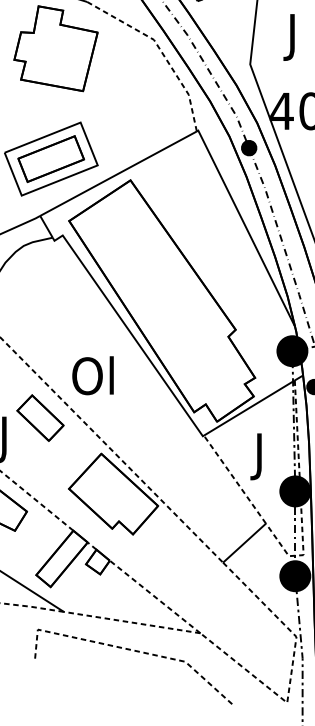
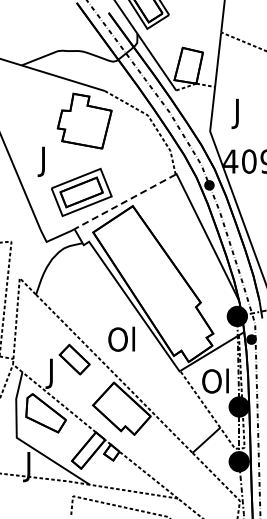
line: (117, 174) -> (124, 202), solid -> dashed
text: (92, 374) -> (121, 338), moved
text: (258, 455) -> (215, 383), J -> Ol

